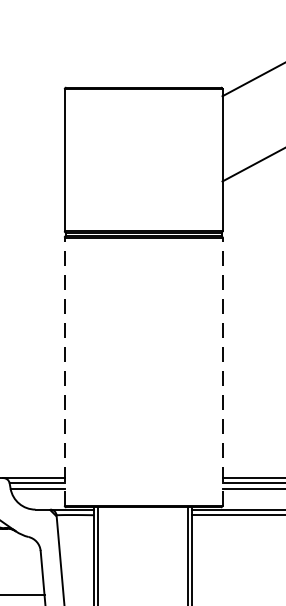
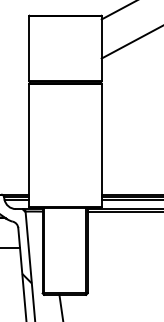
line: (65, 371) -> (29, 145), dashed -> solid
line: (222, 371) -> (101, 145), dashed -> solid

